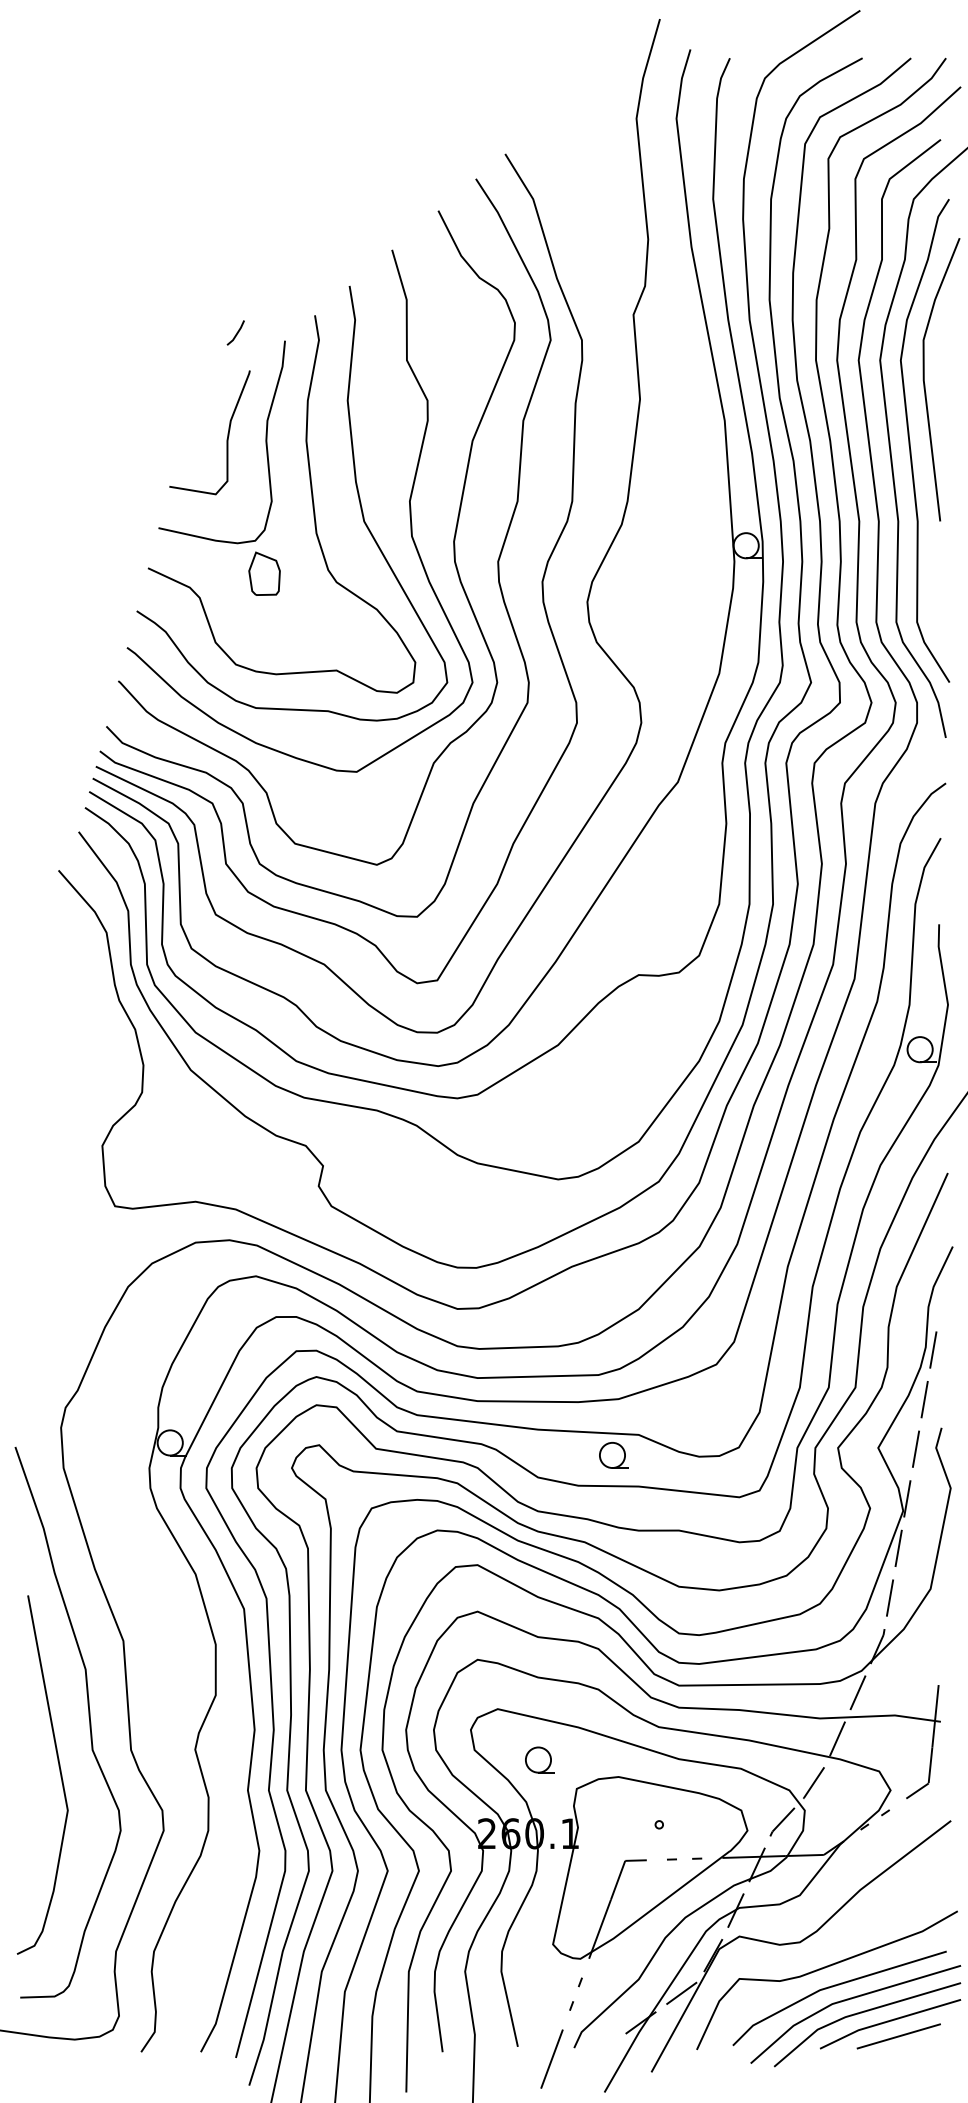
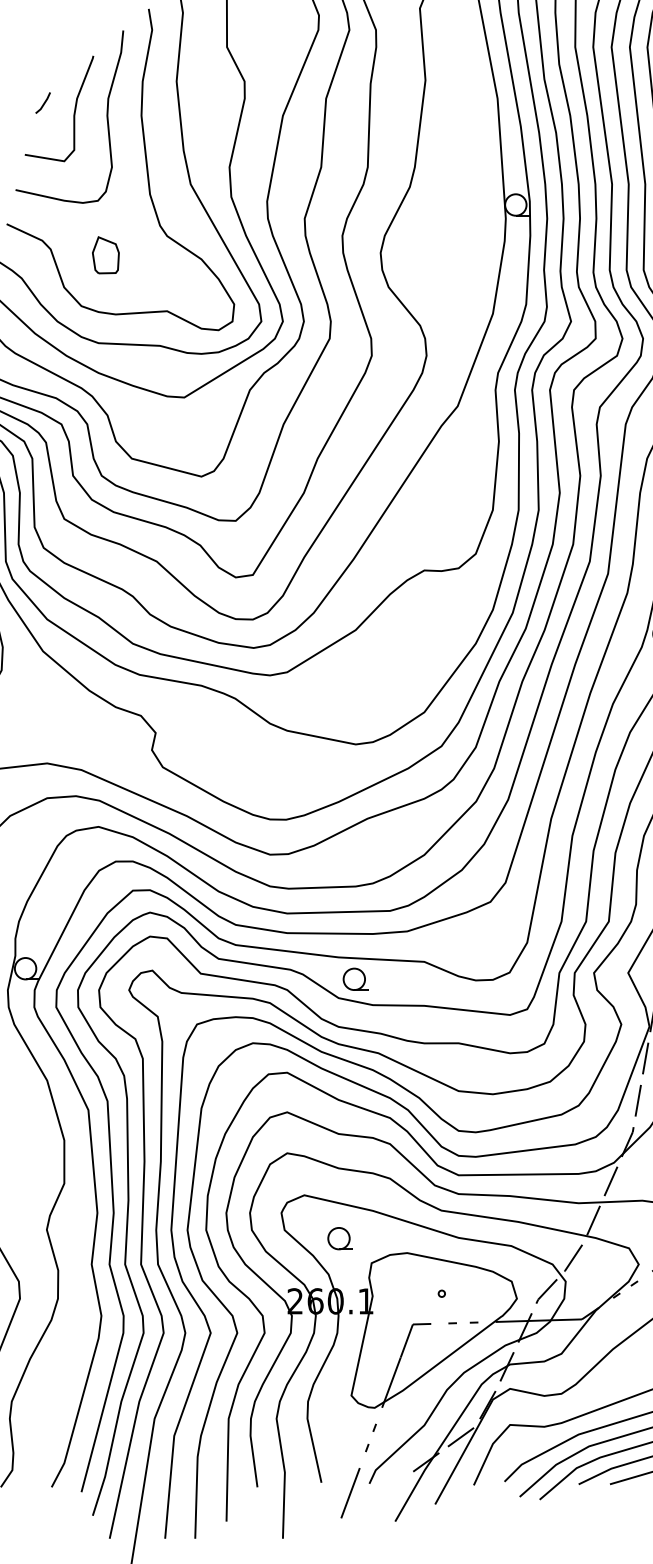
line: (236, 332) -> (43, 102), moved
part: (264, 573) -> (105, 255), moved
part: (613, 1455) -> (355, 979), moved

